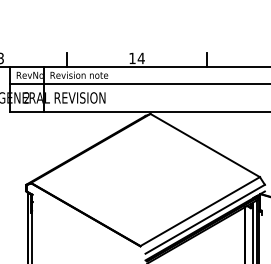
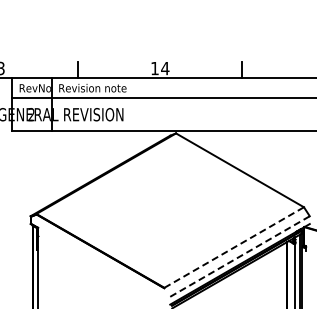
line: (200, 211) -> (234, 247), solid -> dashed
line: (205, 219) -> (240, 256), solid -> dashed

